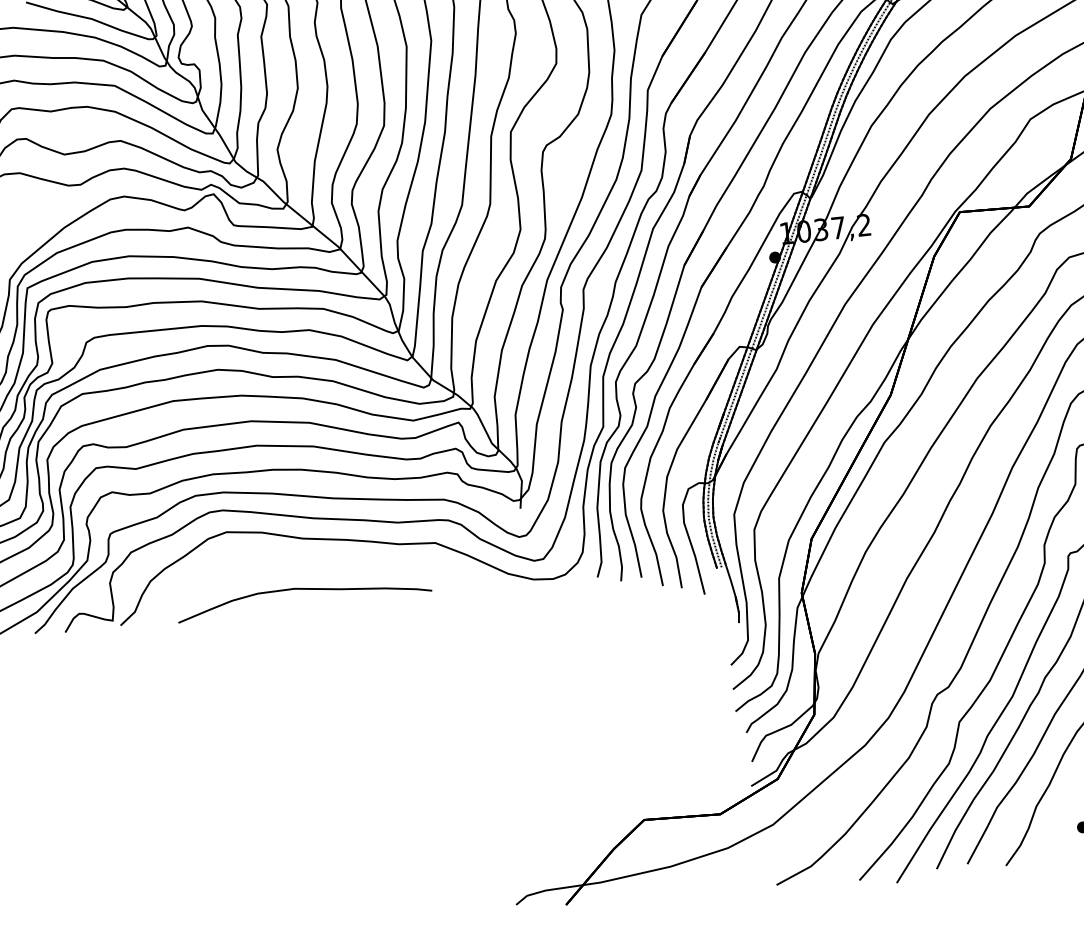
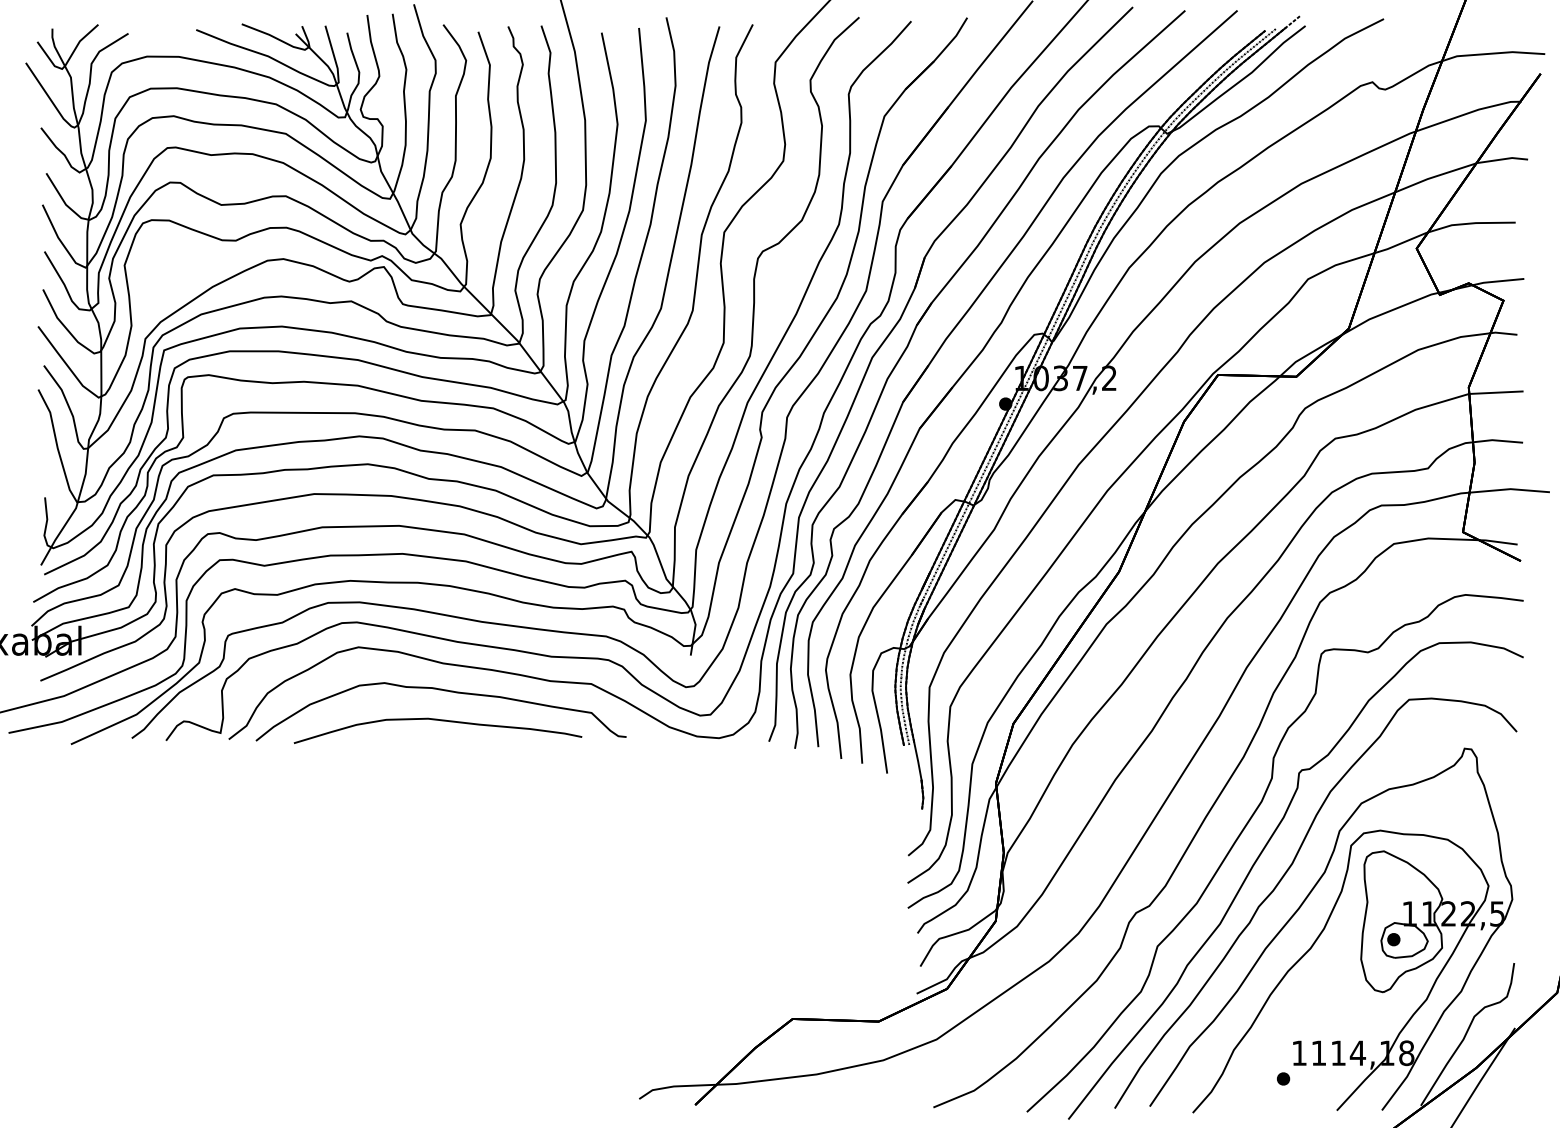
curve: (306, 563) -> (444, 691), added

